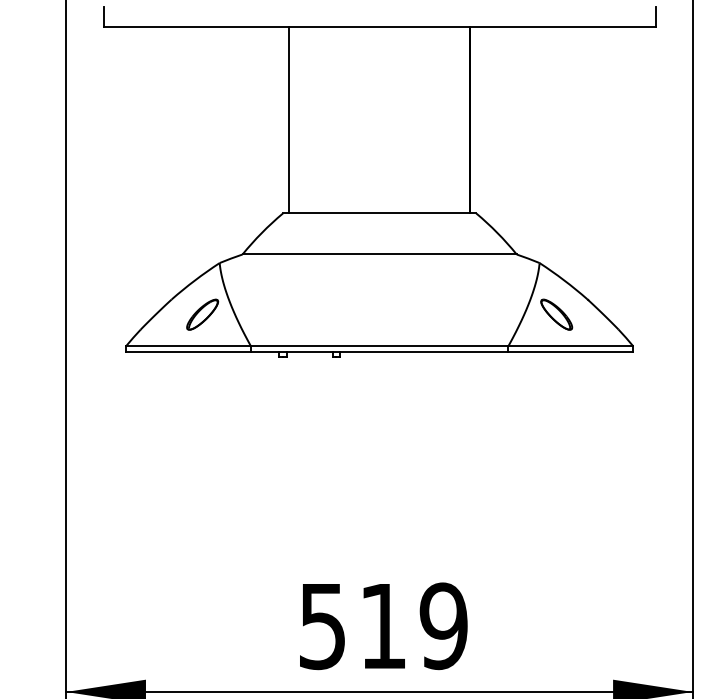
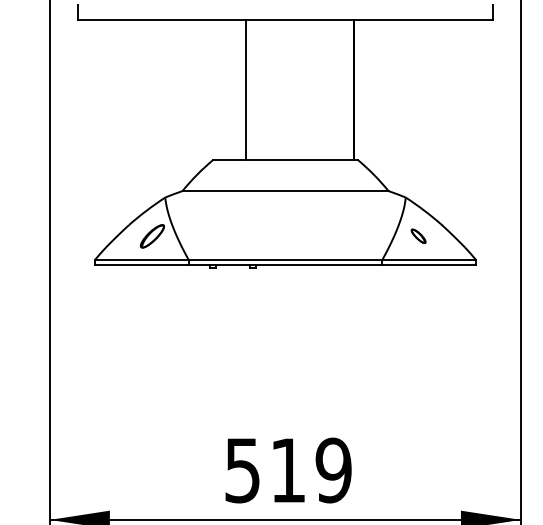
line: (289, 119) -> (246, 89), moved
part: (556, 314) -> (418, 236), size x0.6

